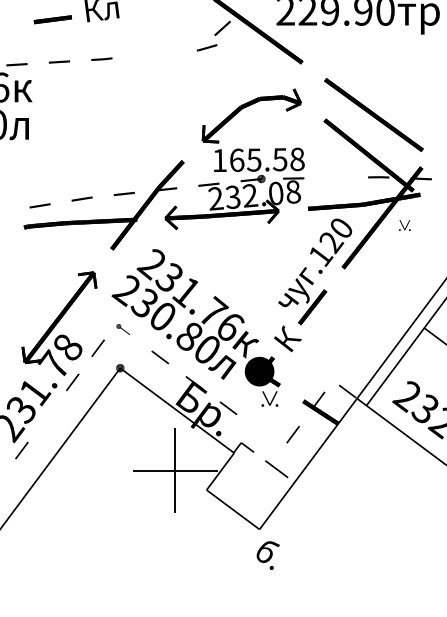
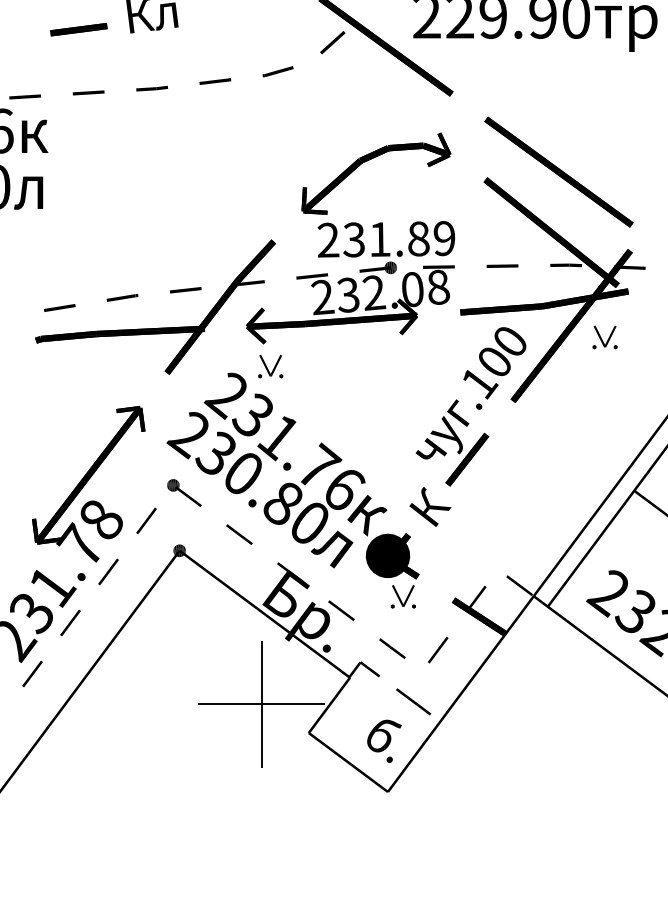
line: (206, 47) -> (277, 71), moved
line: (143, 54) -> (214, 81), added
text: (258, 159) -> (386, 238), 165.58 -> 231.89
line: (335, 177) -> (501, 265), added
part: (404, 225) -> (604, 337), size x1.43
text: (331, 243) -> (495, 364), .120 -> .100
part: (180, 244) -> (269, 365), added
part: (122, 329) -> (182, 492), size x1.67
line: (47, 416) -> (70, 623), added
line: (262, 433) -> (392, 648), added
text: (267, 555) -> (383, 741), moved

